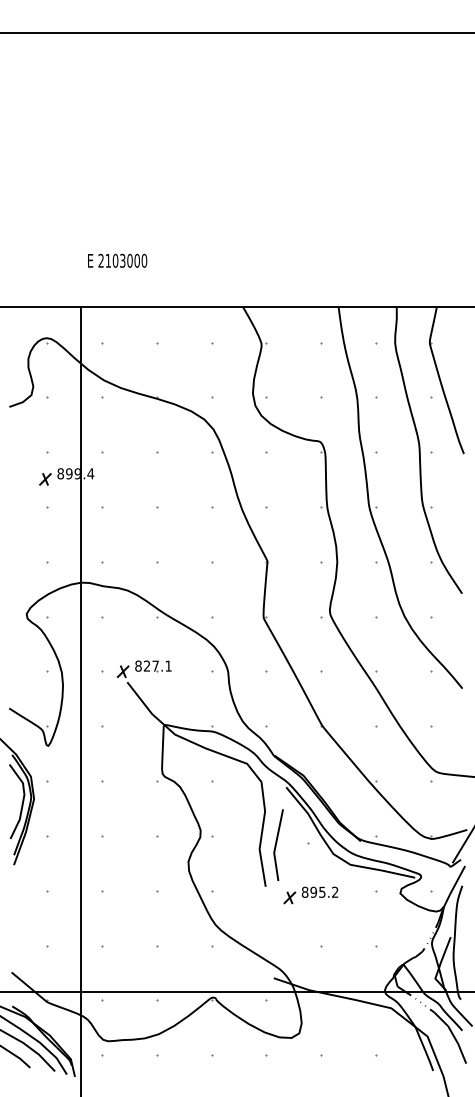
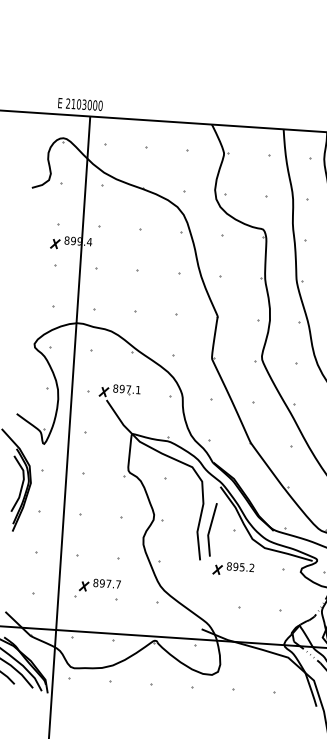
text: (117, 260) -> (80, 104), moved
text: (146, 665) -> (121, 388), 827.1 -> 897.1
part: (134, 928) -> (99, 585), added

